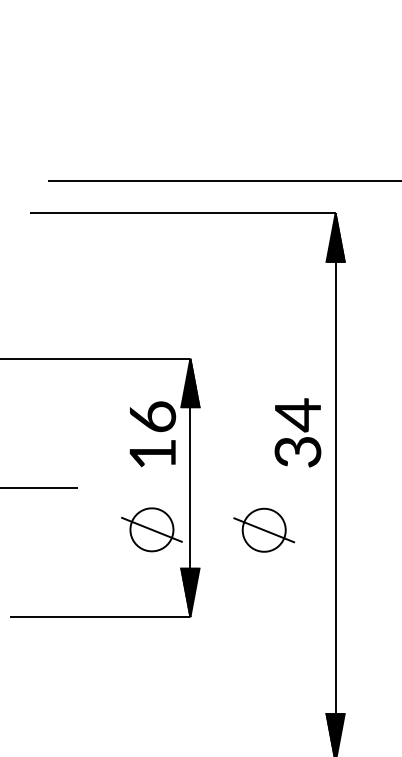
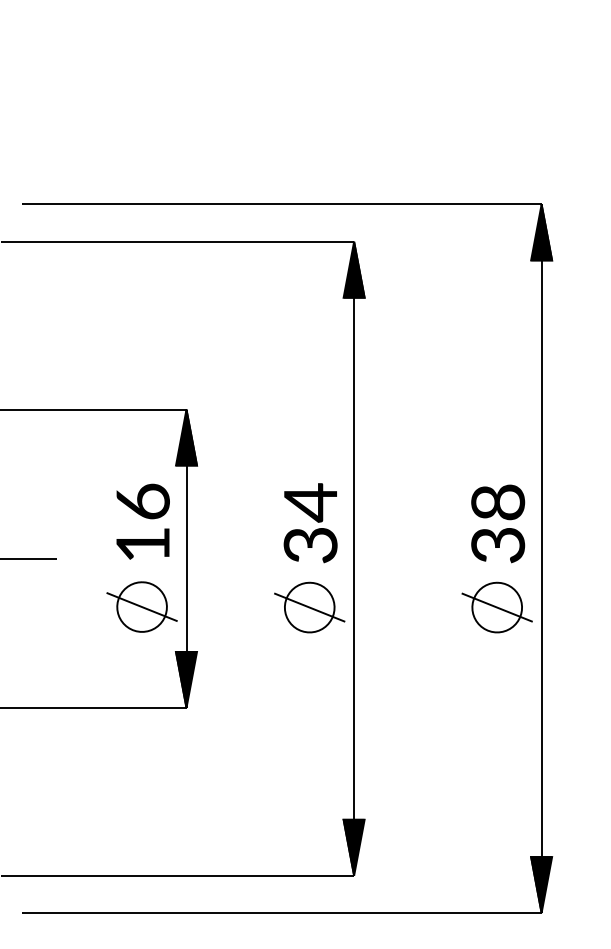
text: (297, 433) -> (310, 523), moved
text: (152, 434) -> (142, 521), moved
part: (264, 530) -> (309, 607), moved

